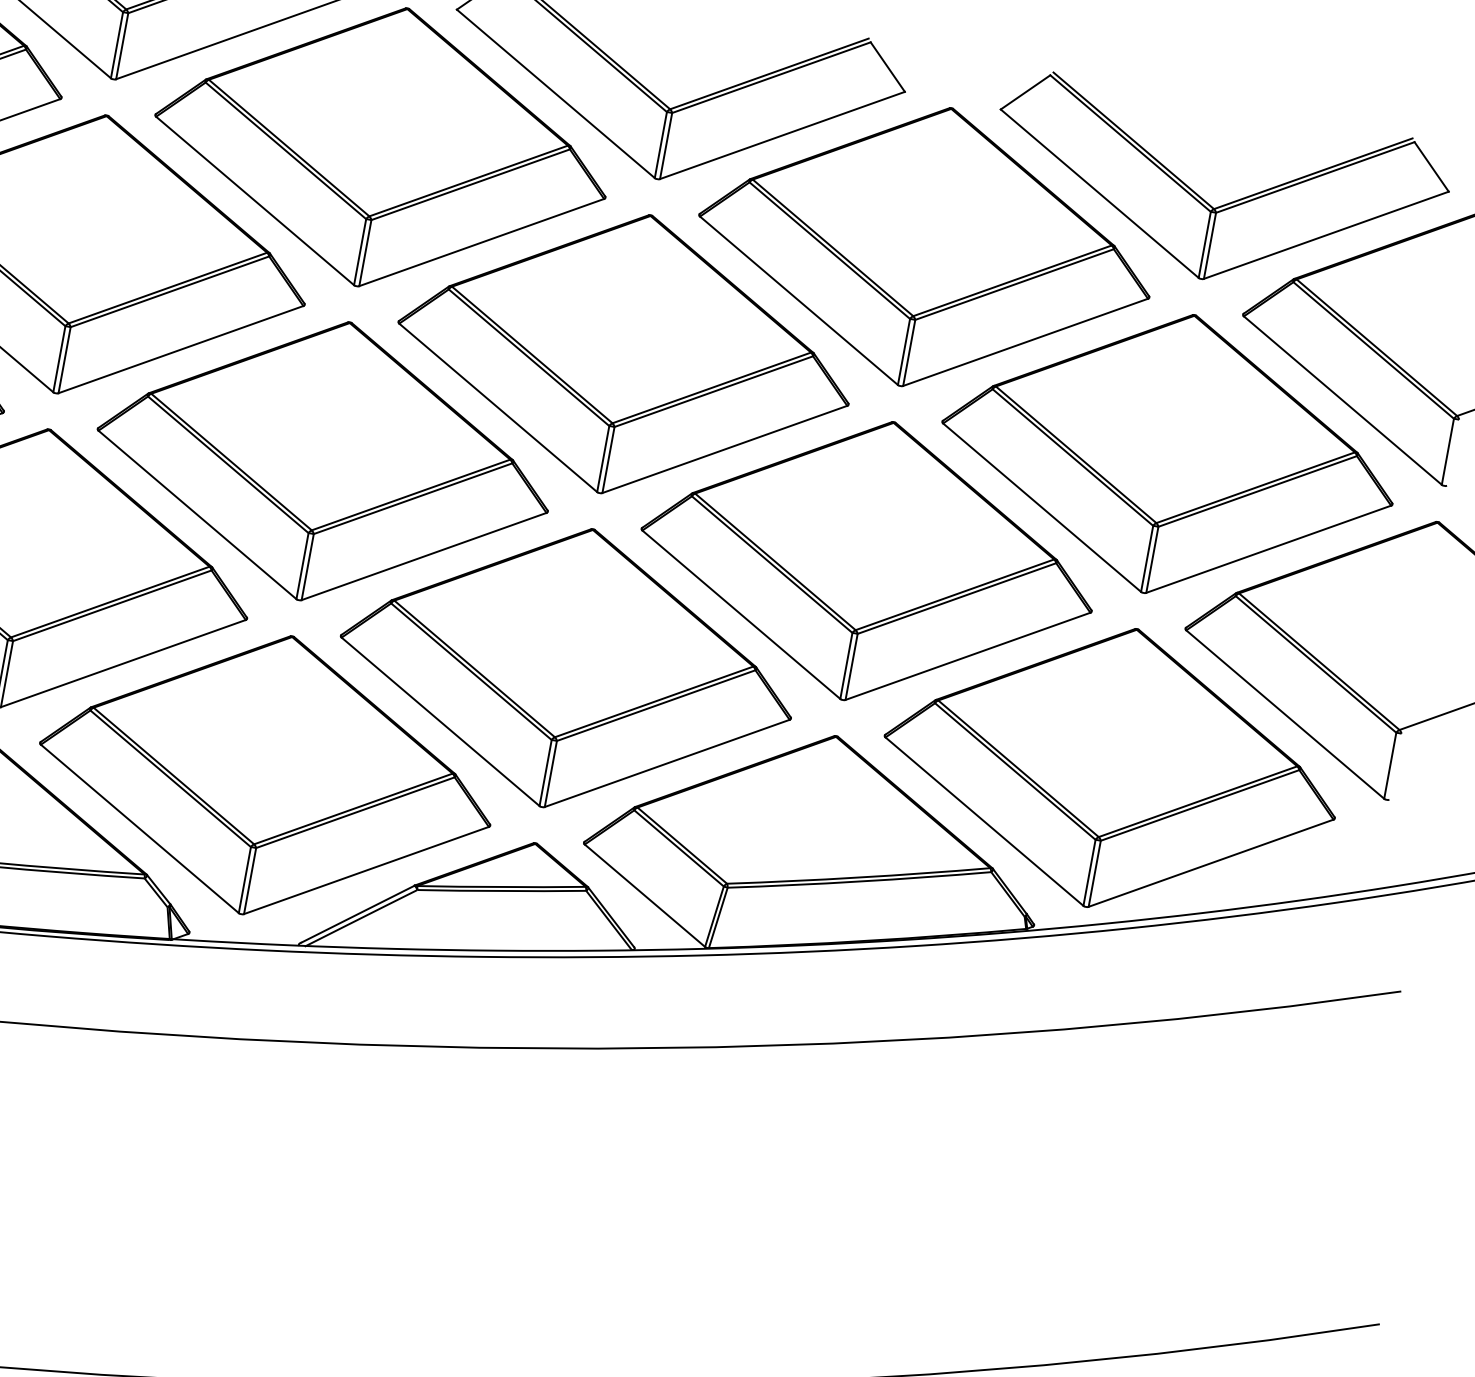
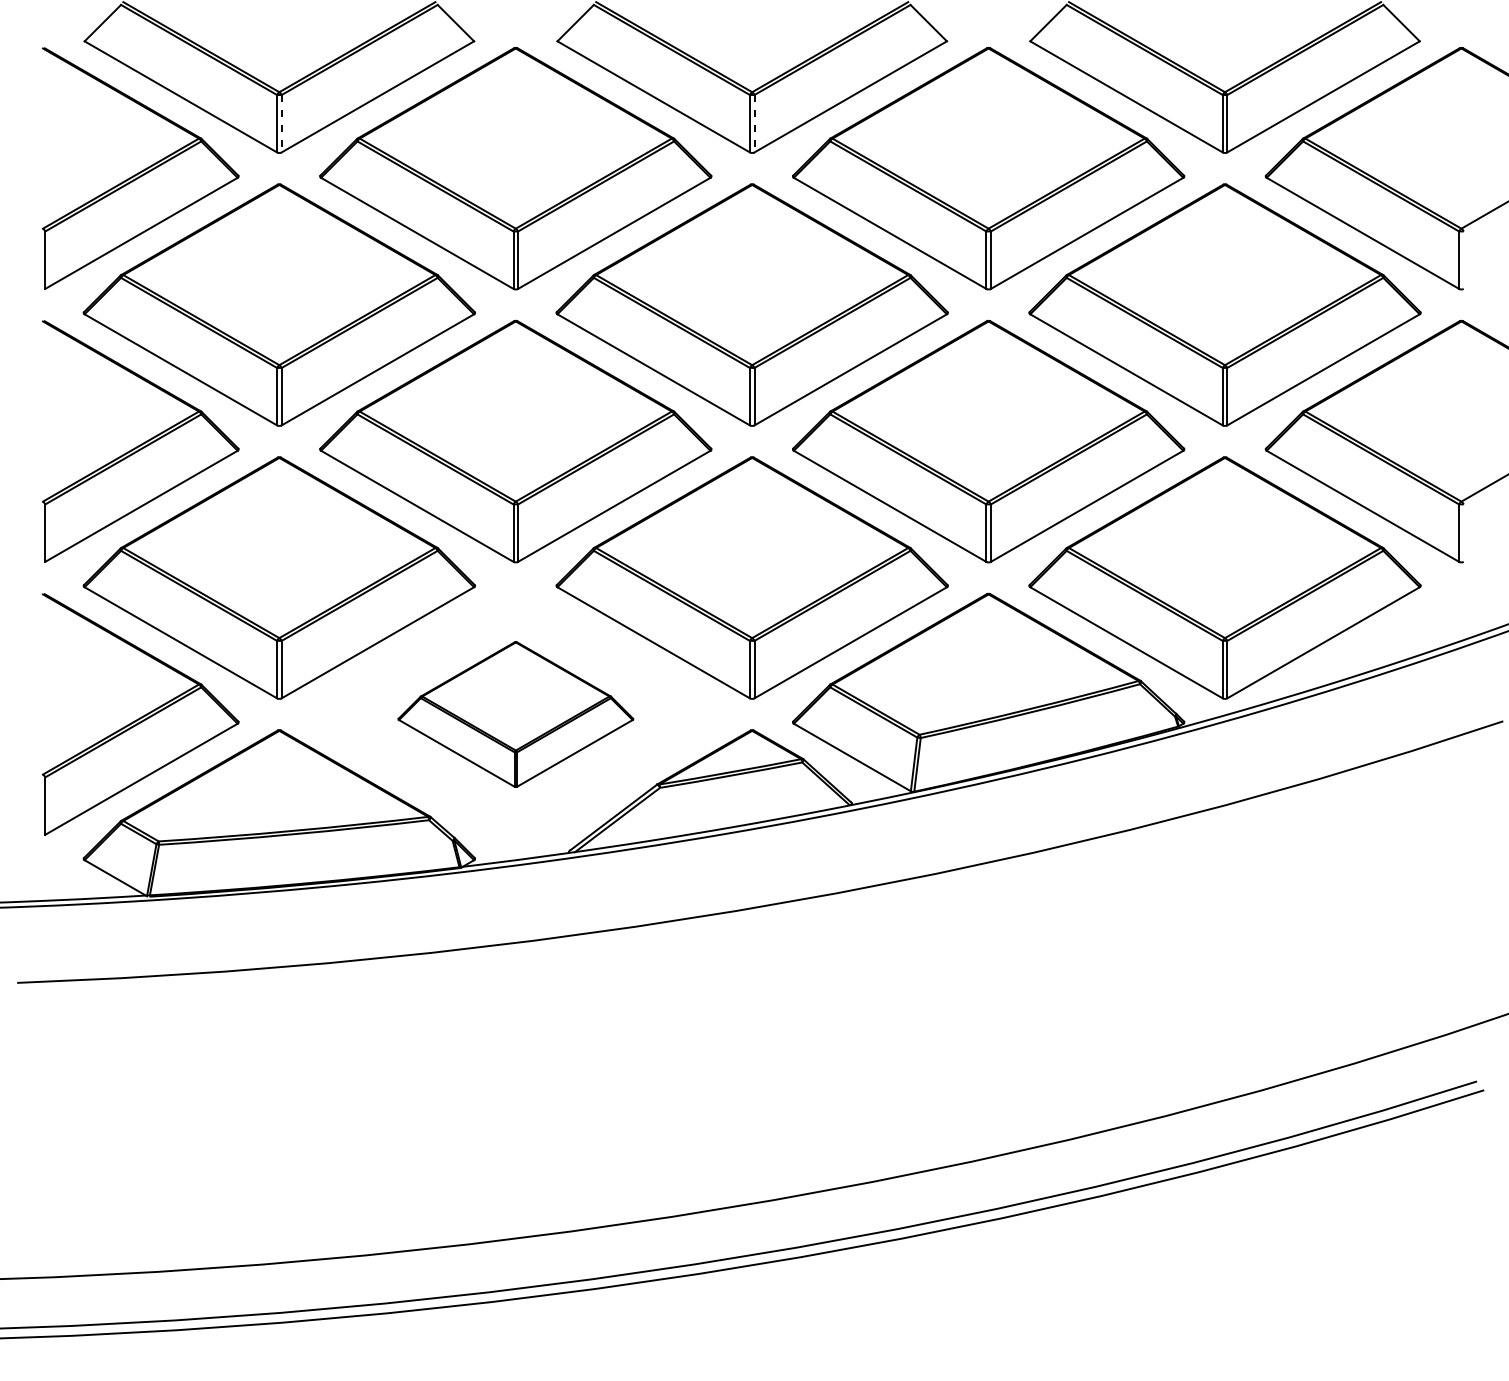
line: (122, 45) -> (281, 123), solid -> dashed
line: (666, 145) -> (754, 123), solid -> dashed
part: (266, 775) -> (515, 714), size x0.6

